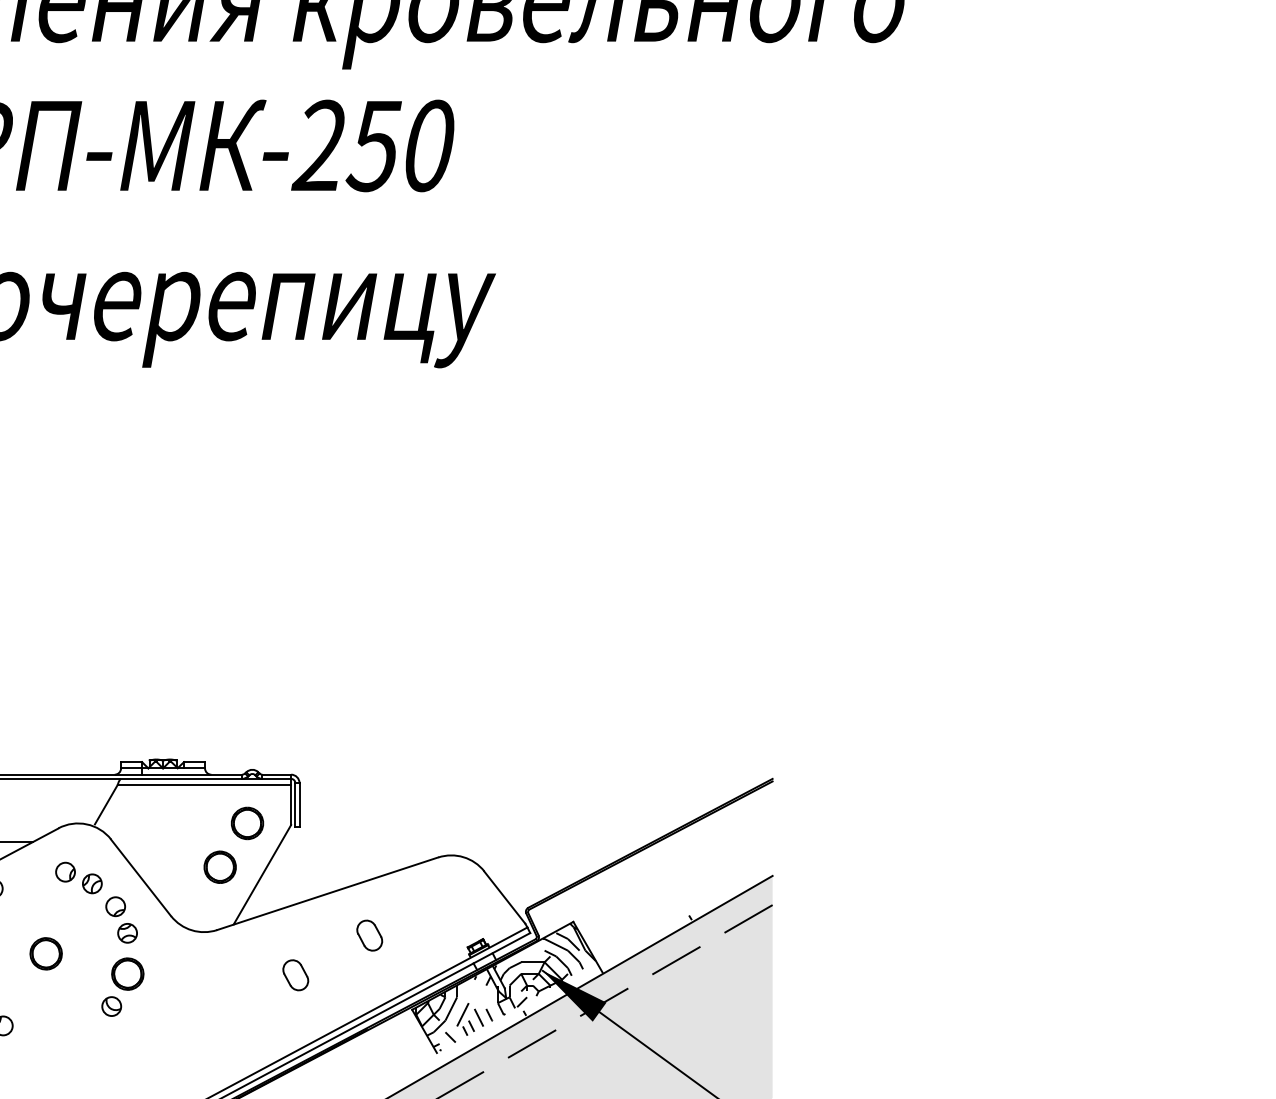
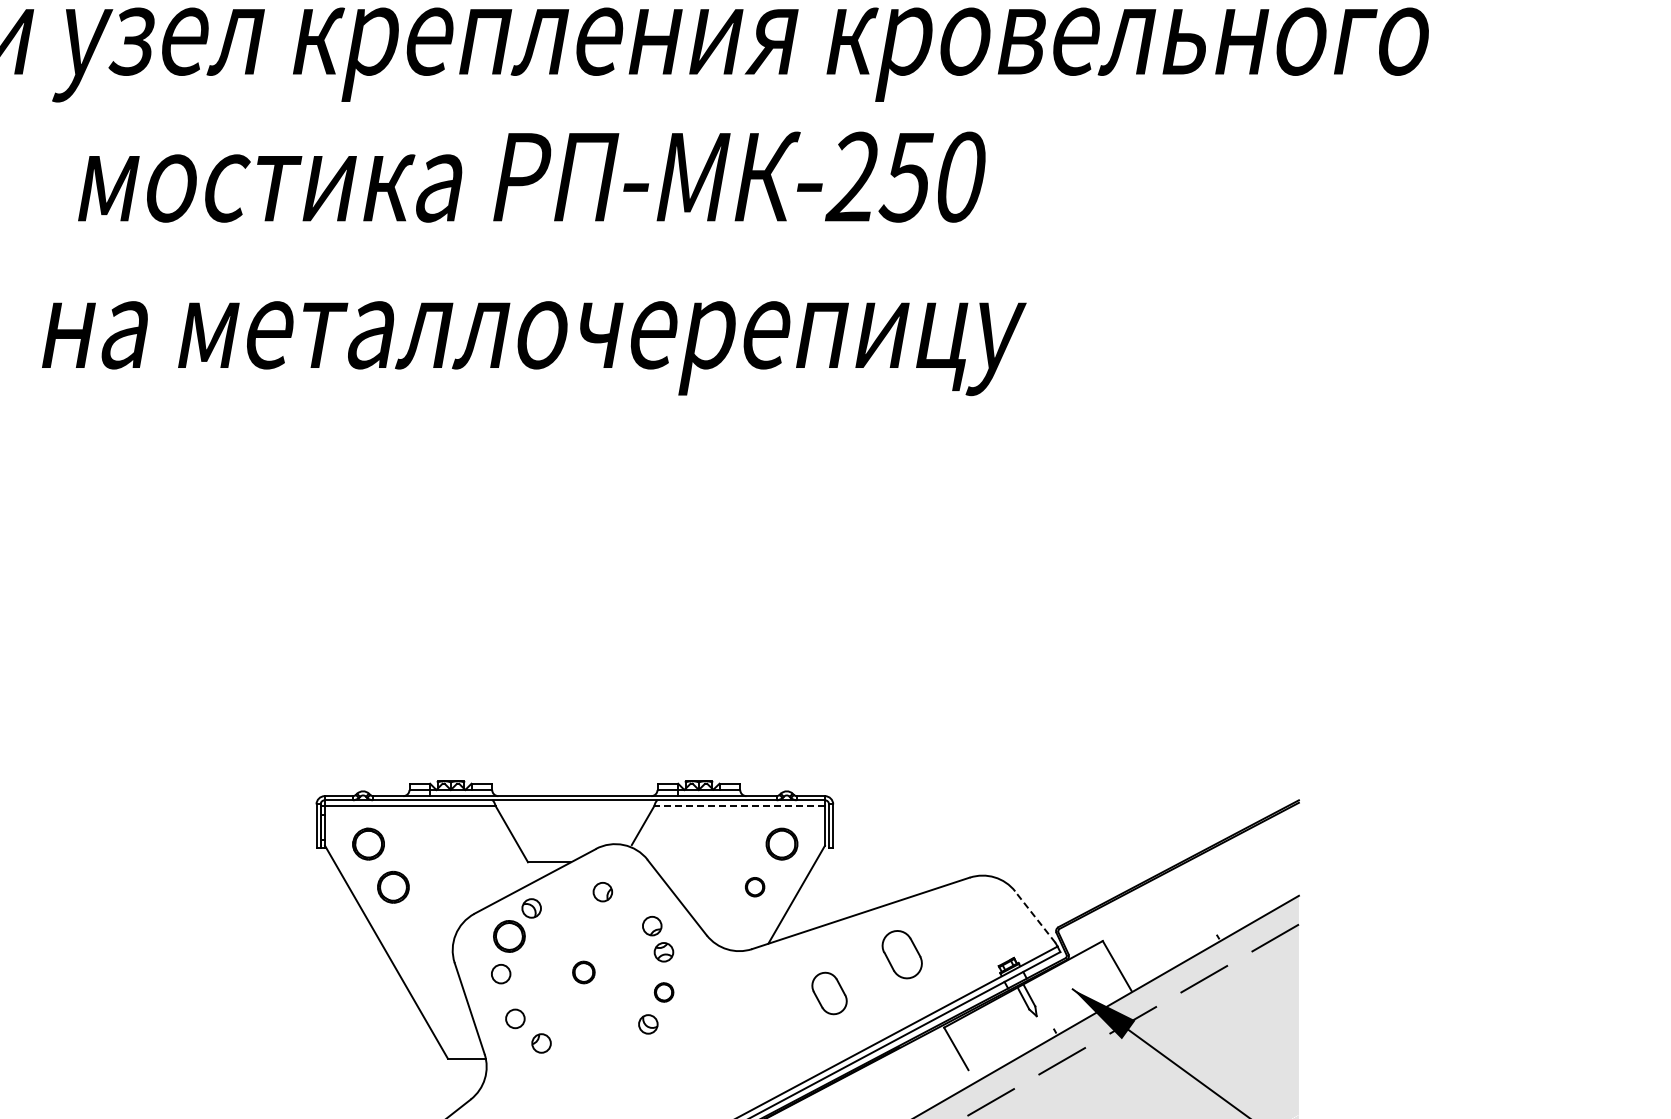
line: (204, 785) -> (739, 806), solid -> dashed
part: (219, 866) -> (754, 886), size x0.6
part: (92, 883) -> (629, 903), removed
line: (505, 897) -> (1035, 917), solid -> dashed
part: (369, 935) -> (902, 954), size x1.6
part: (45, 953) -> (583, 972), size x0.7
part: (127, 974) -> (663, 992), size x0.6
part: (295, 975) -> (829, 993), size x1.4
hatch: (505, 986) -> (1035, 1004), removed

